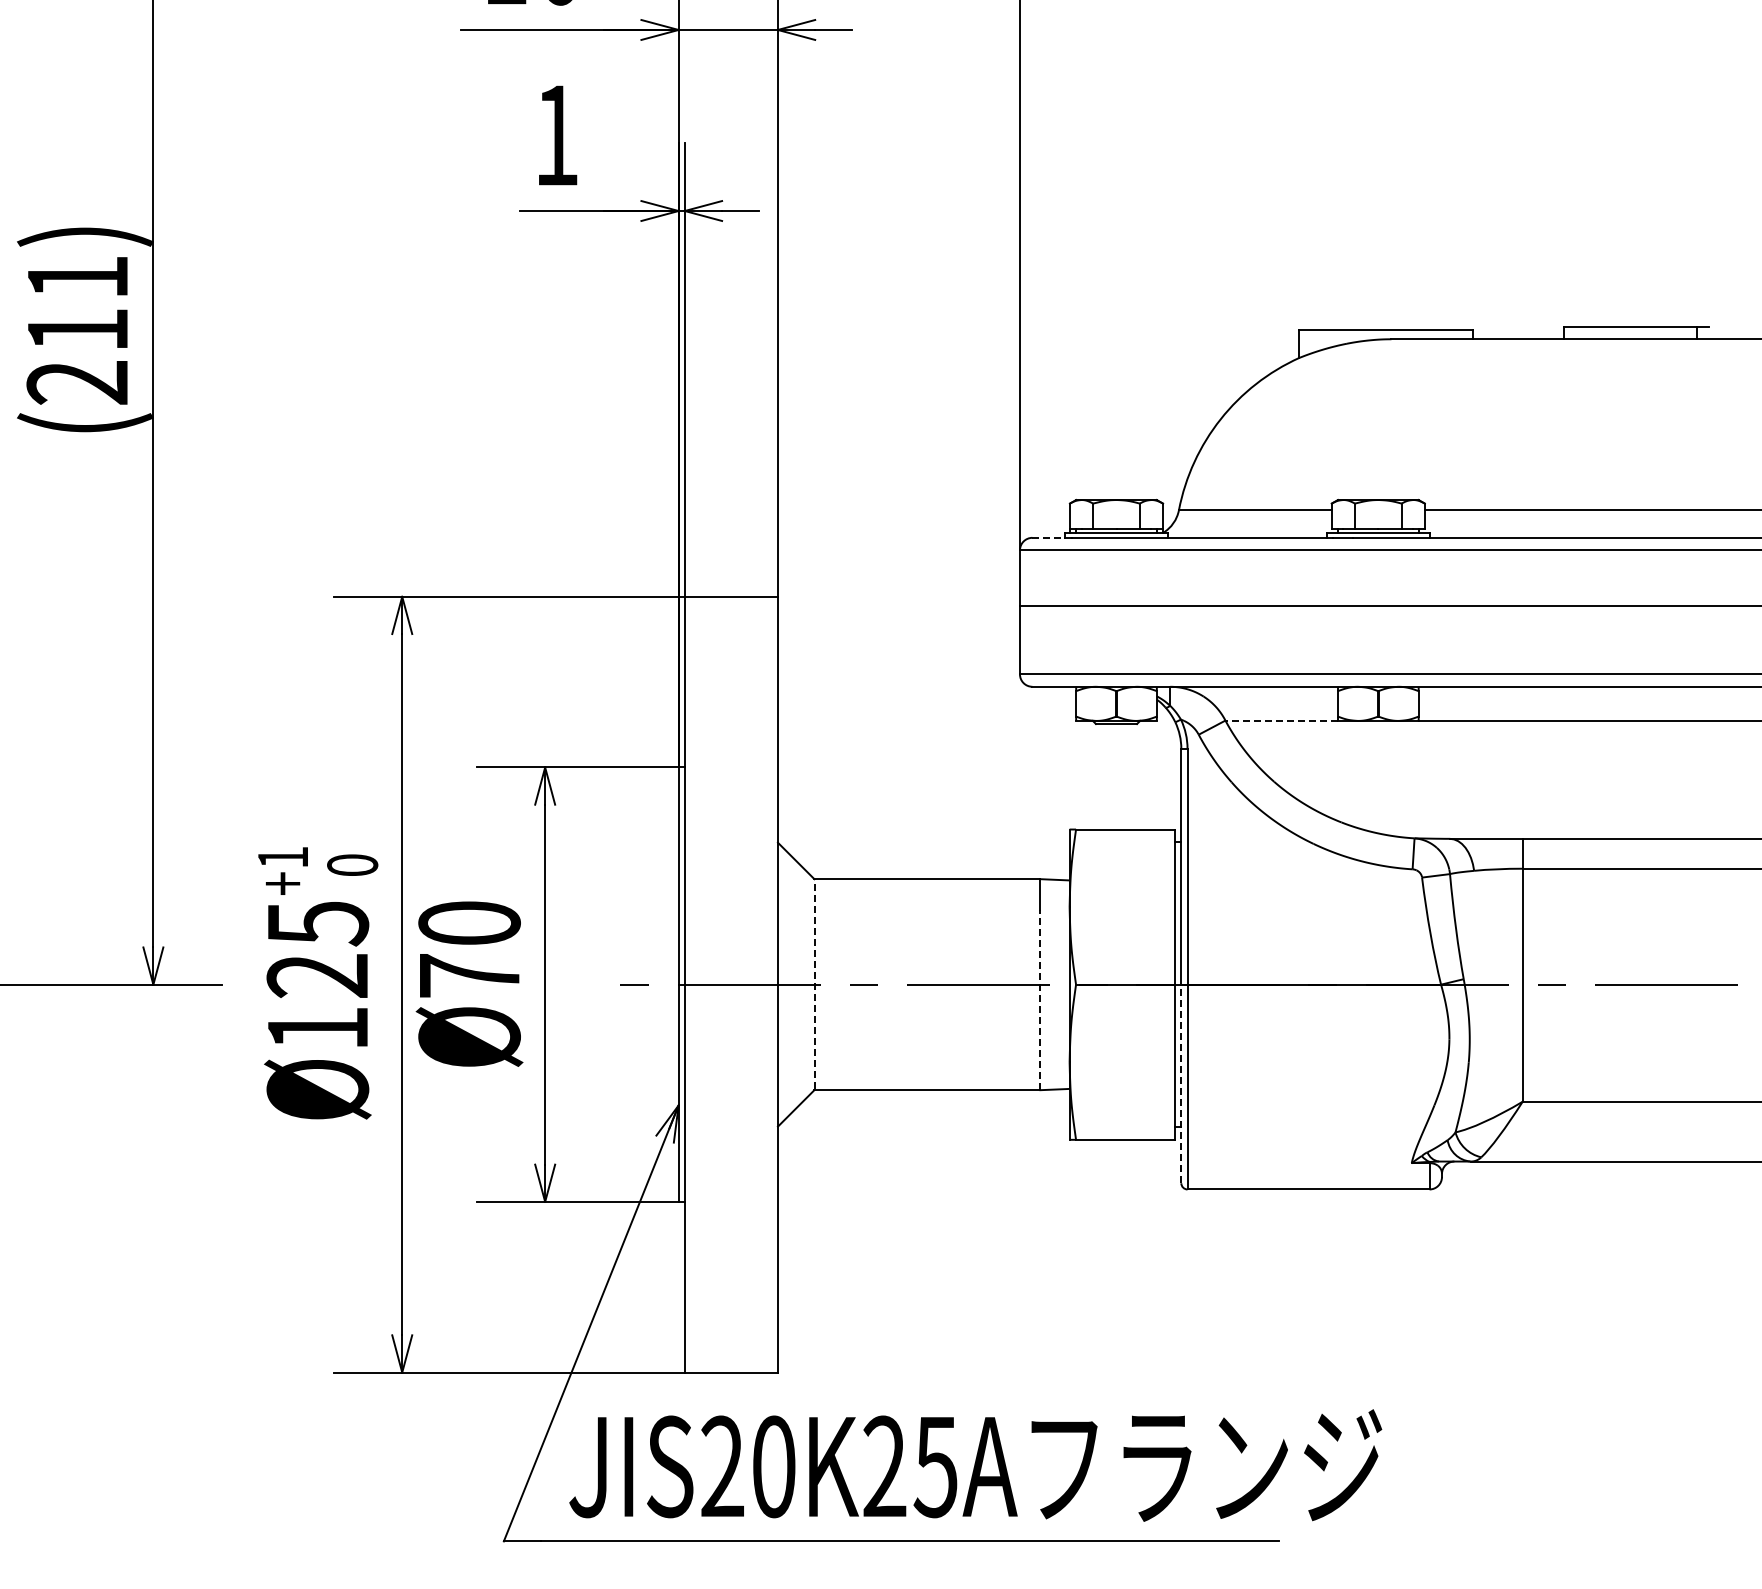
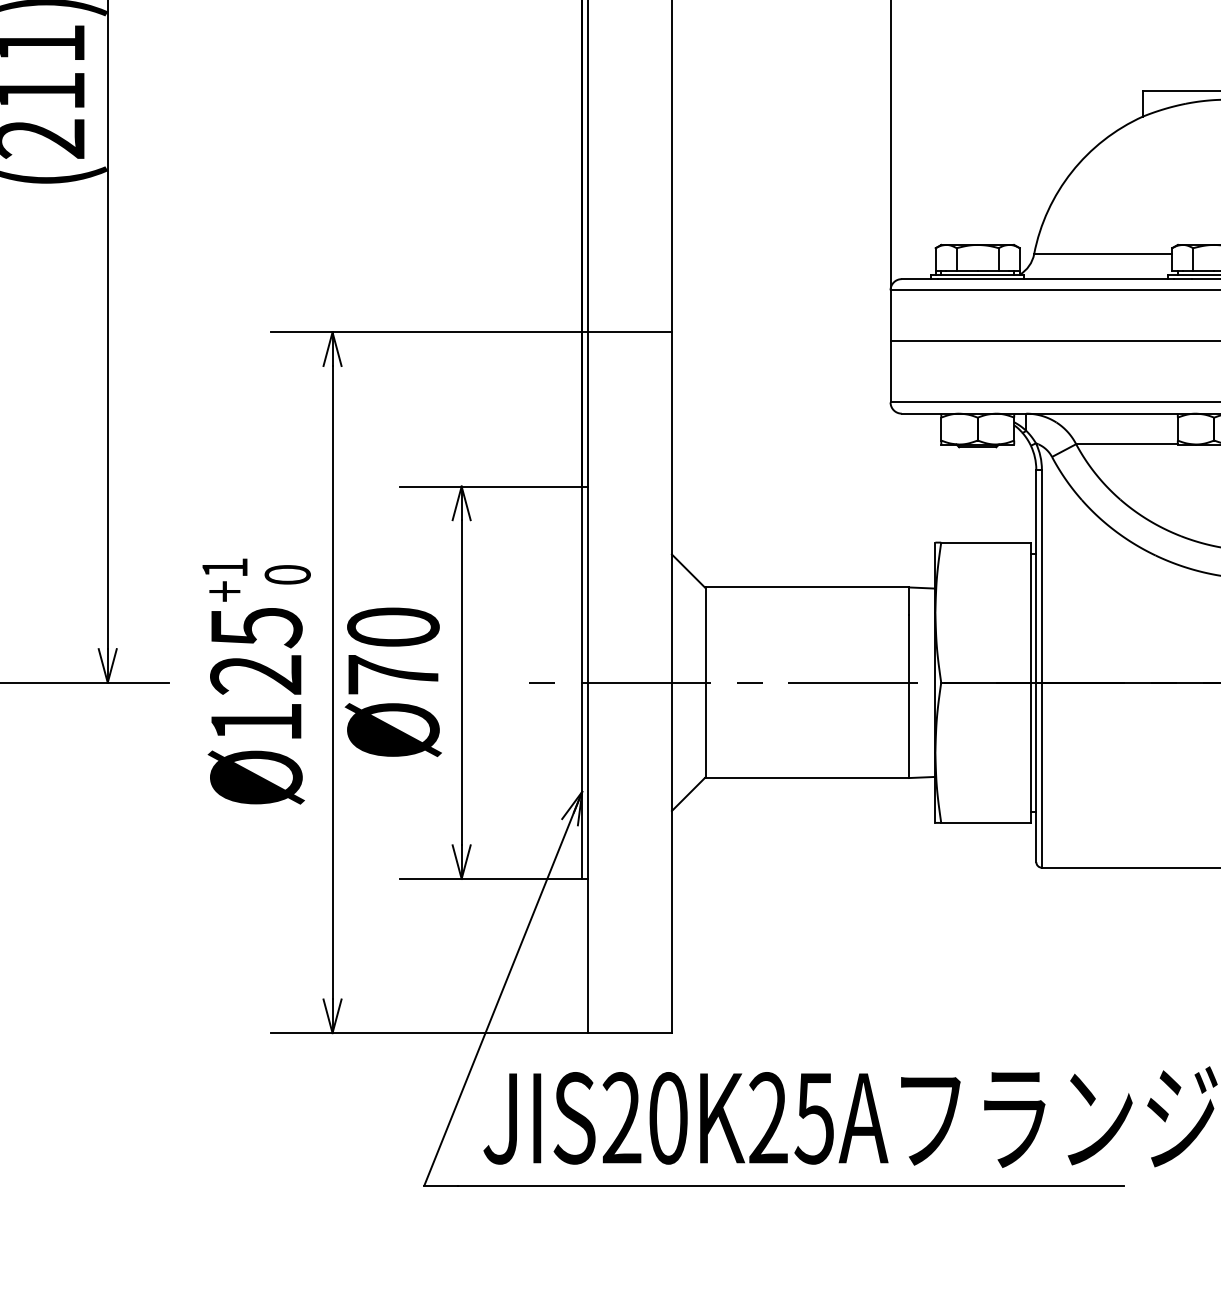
line: (1049, 537) -> (917, 278), dashed -> solid
line: (1281, 720) -> (1126, 444), dashed -> solid
line: (815, 983) -> (705, 681), dashed -> solid
line: (1040, 999) -> (909, 696), dashed -> solid
line: (1181, 1083) -> (1036, 772), dashed -> solid

